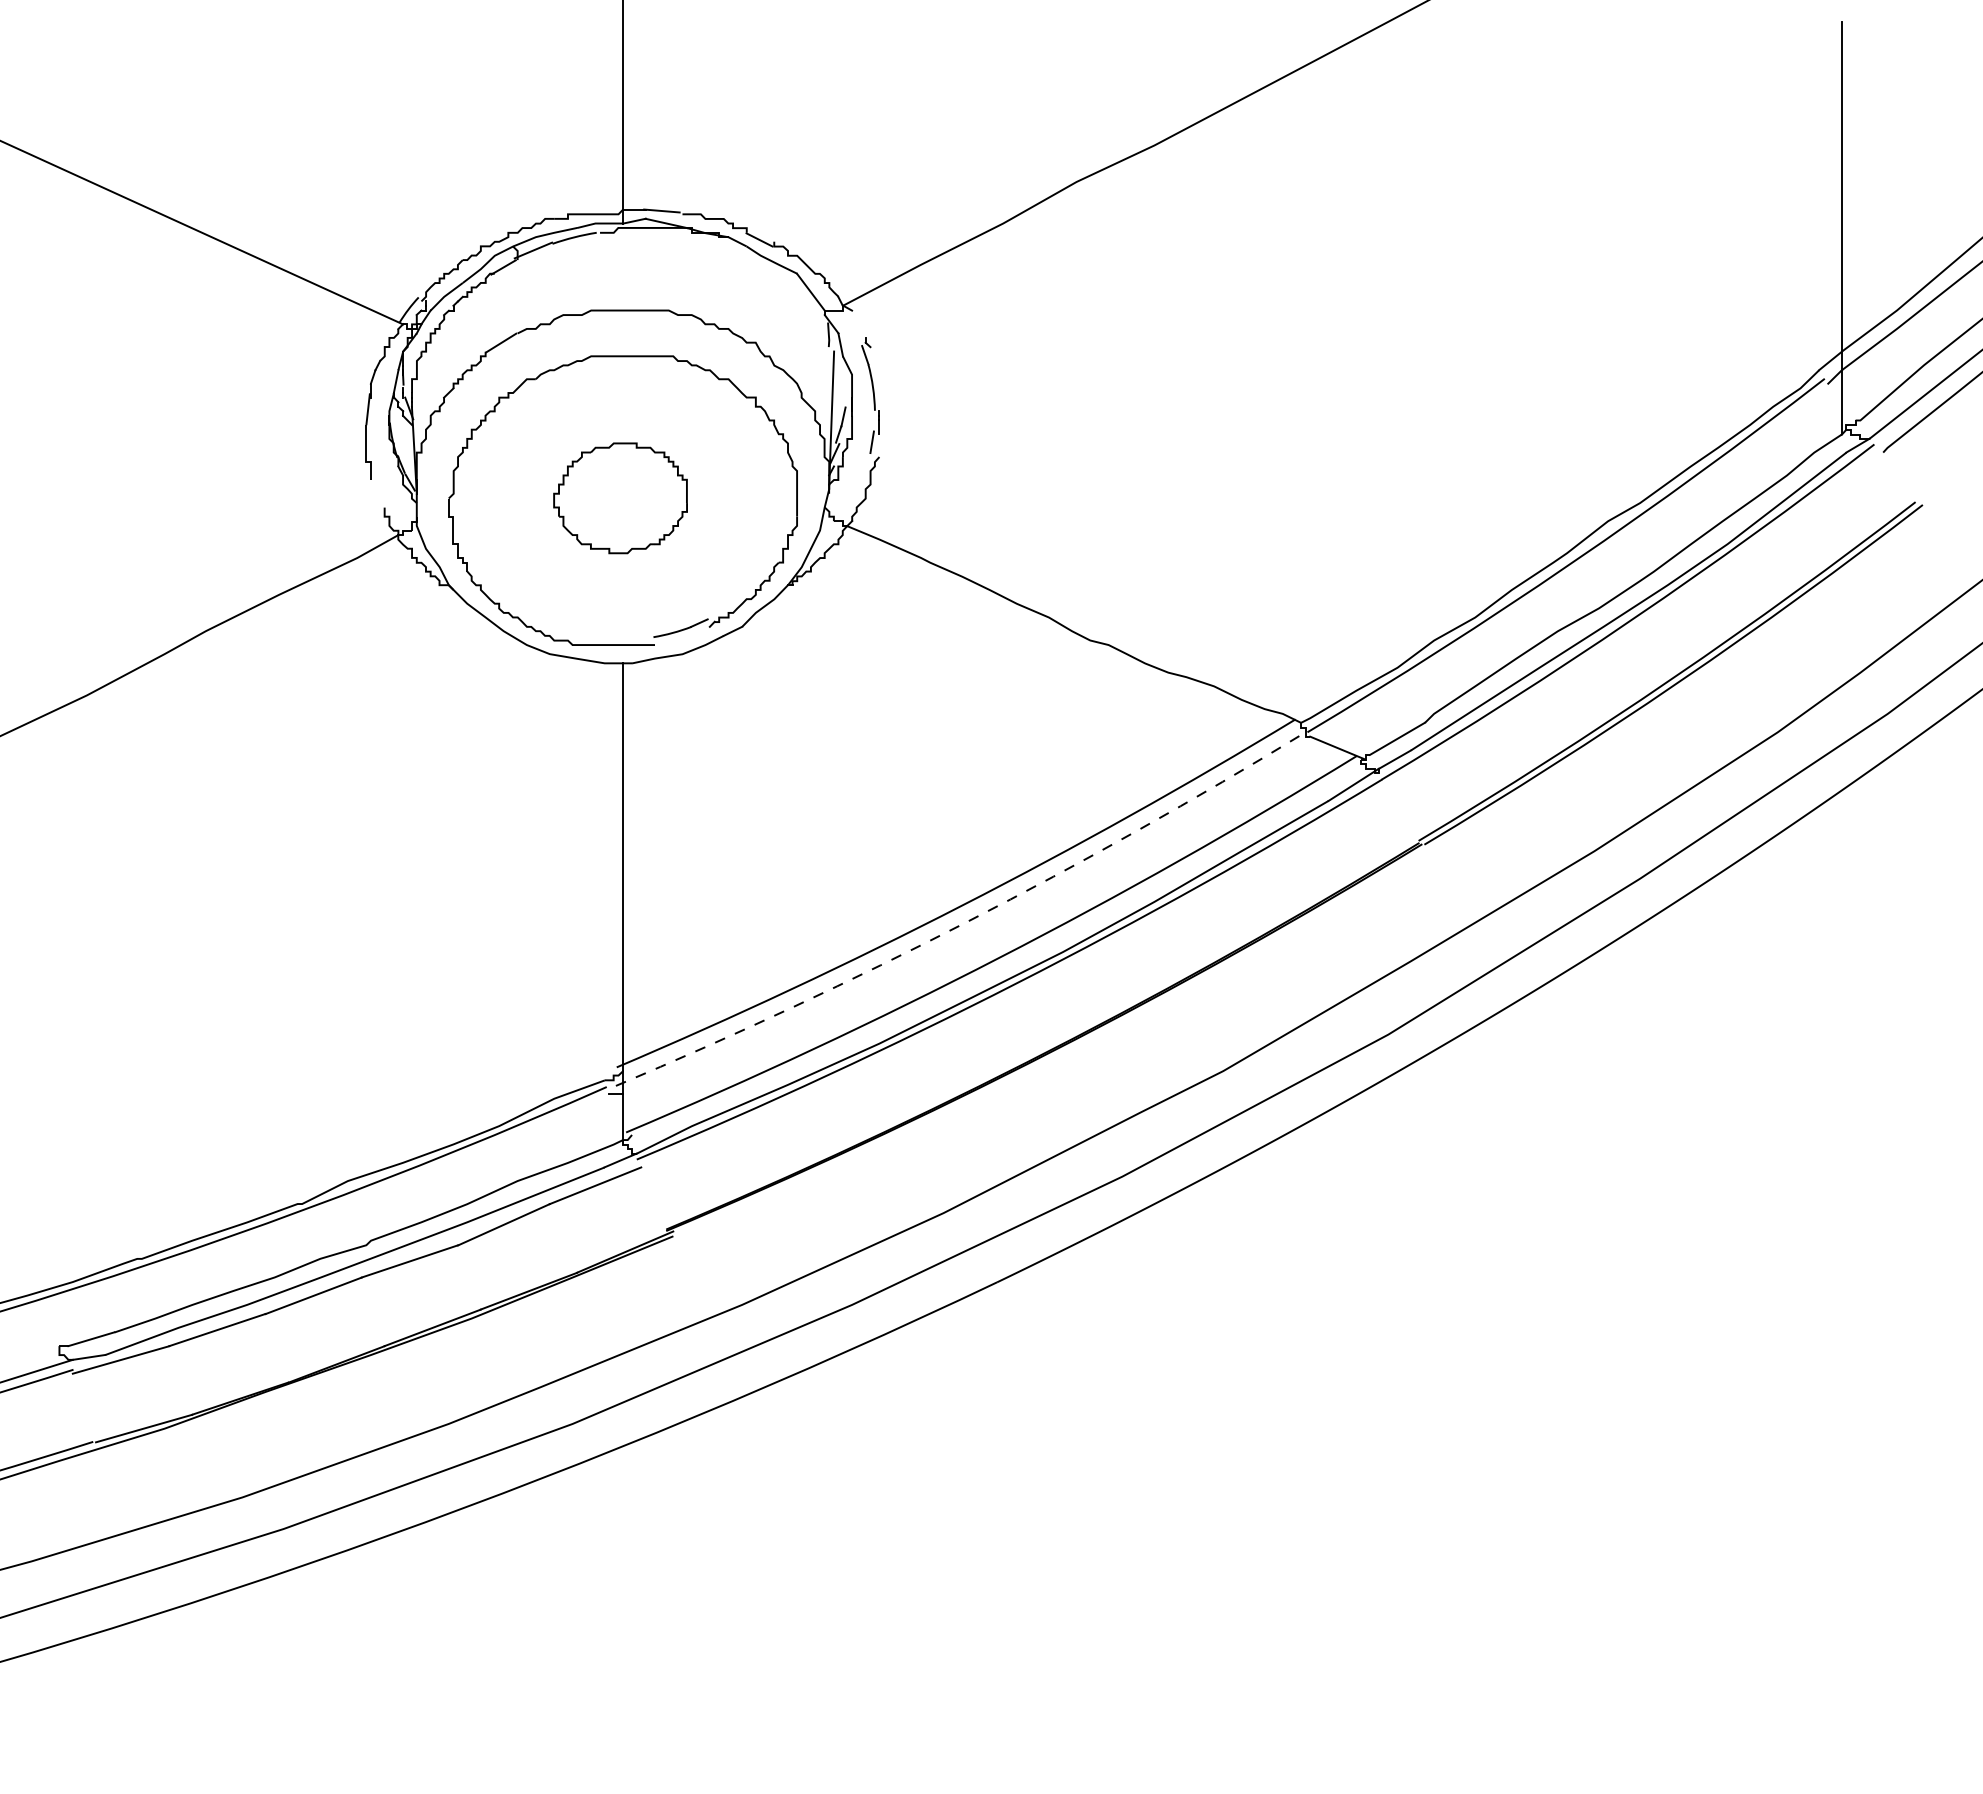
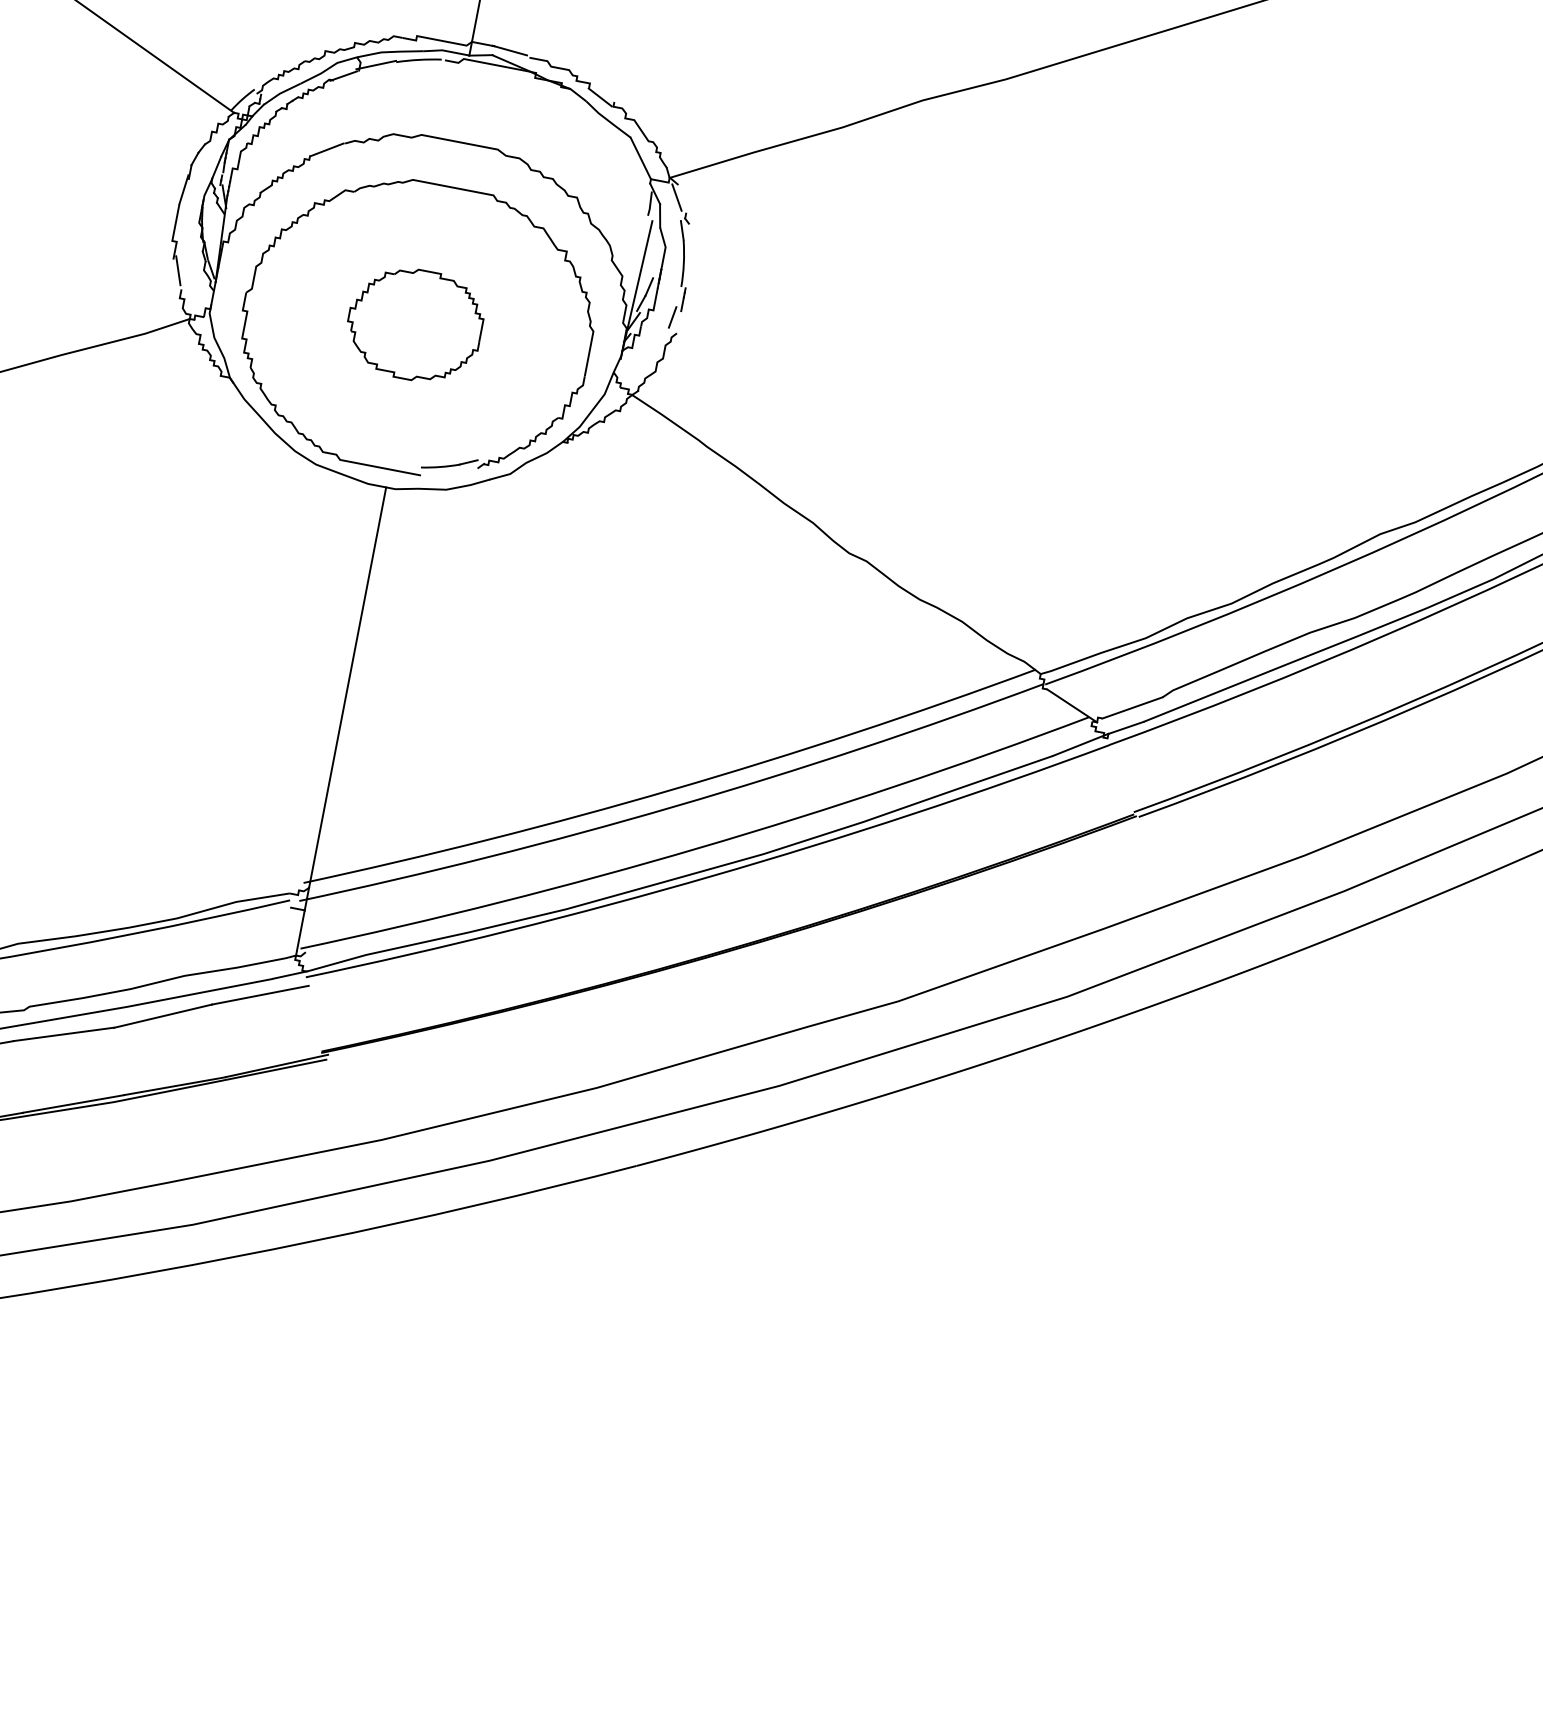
line: (853, 323) -> (676, 197), added
line: (377, 489) -> (177, 270), added
arc: (967, 921) -> (675, 806), dashed -> solid

